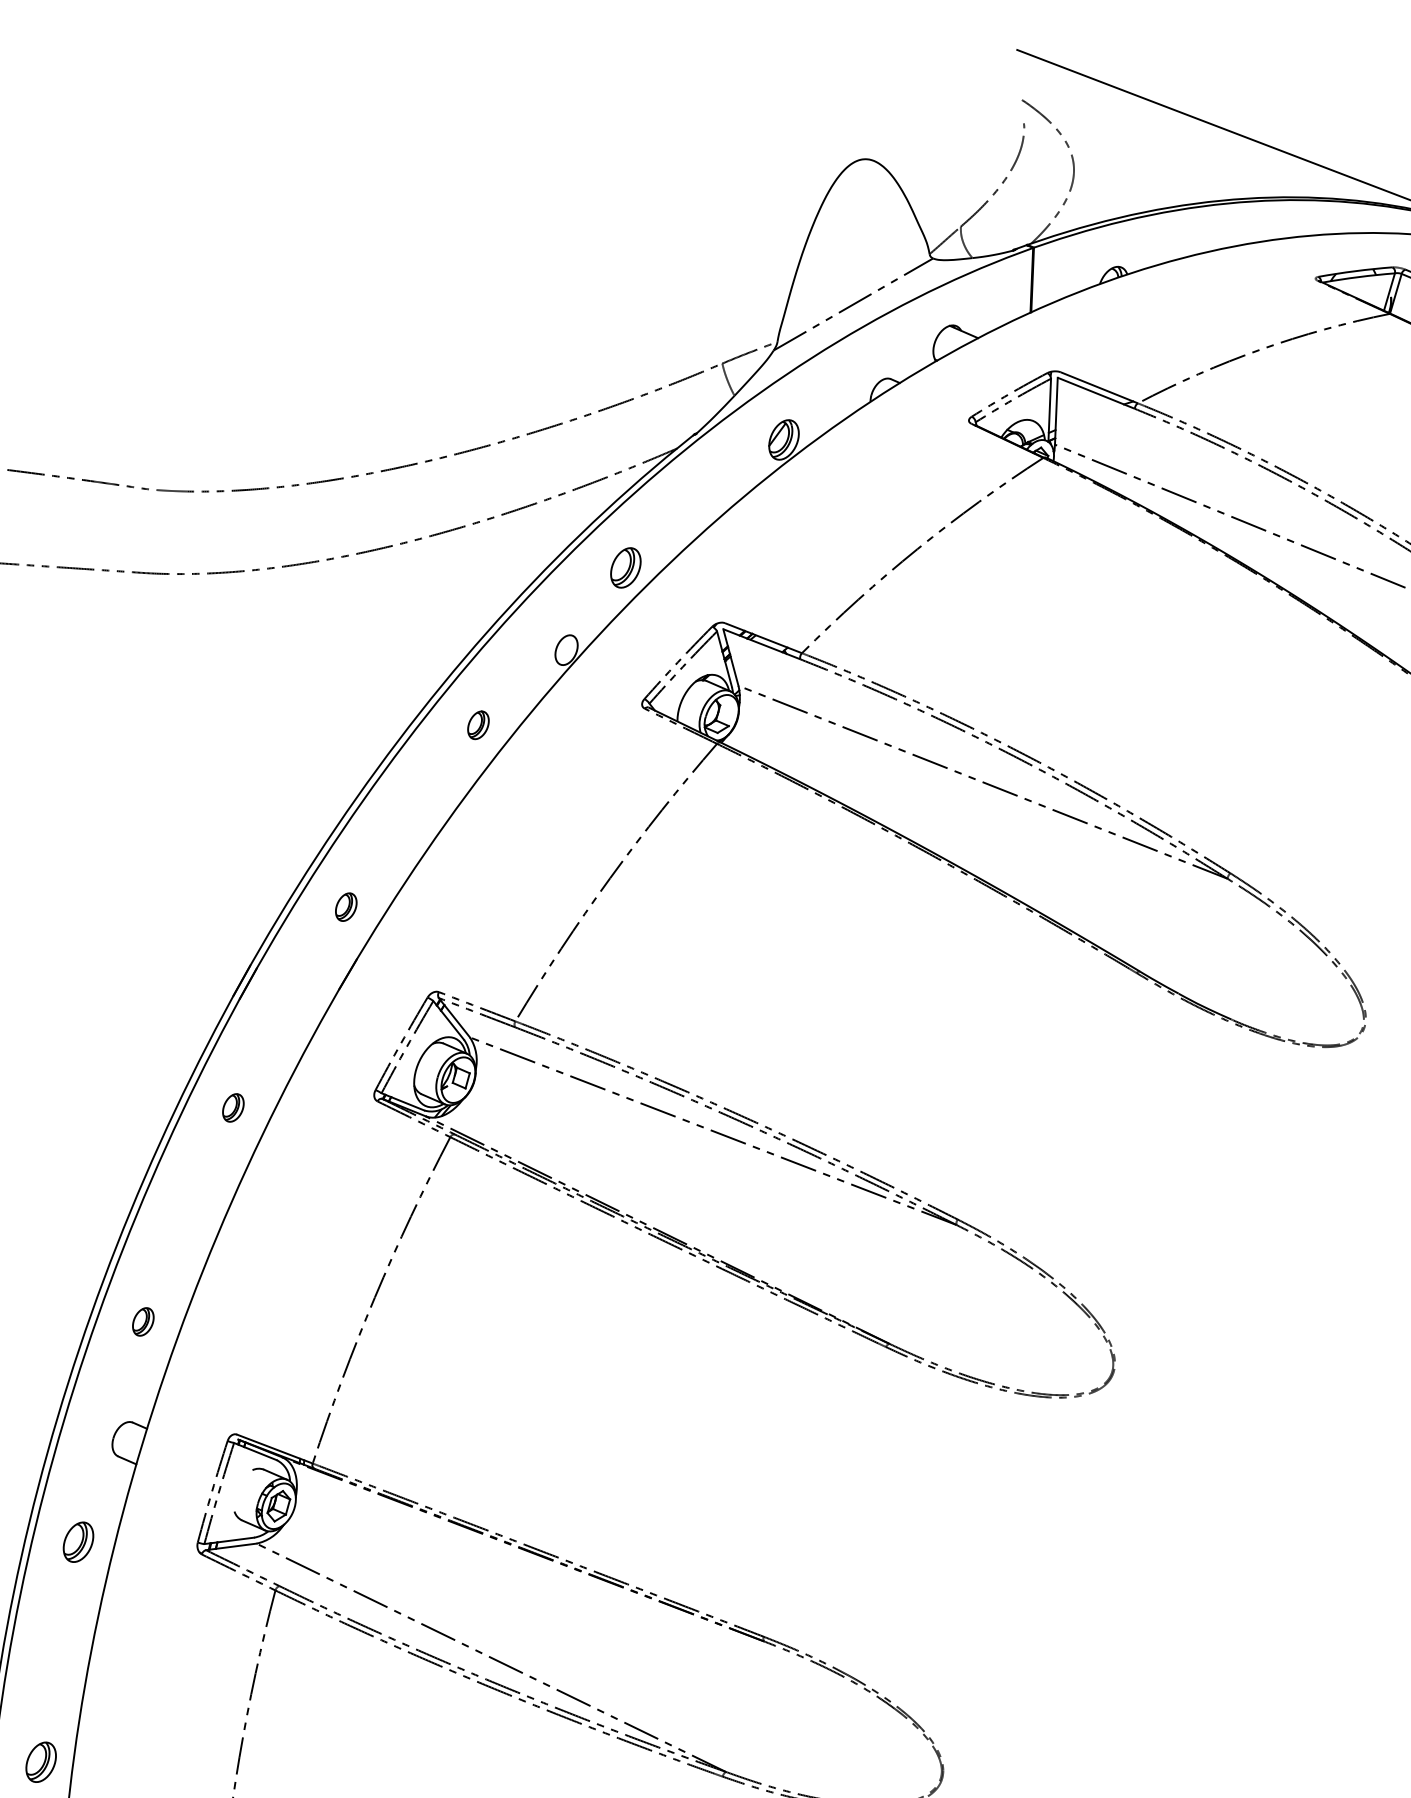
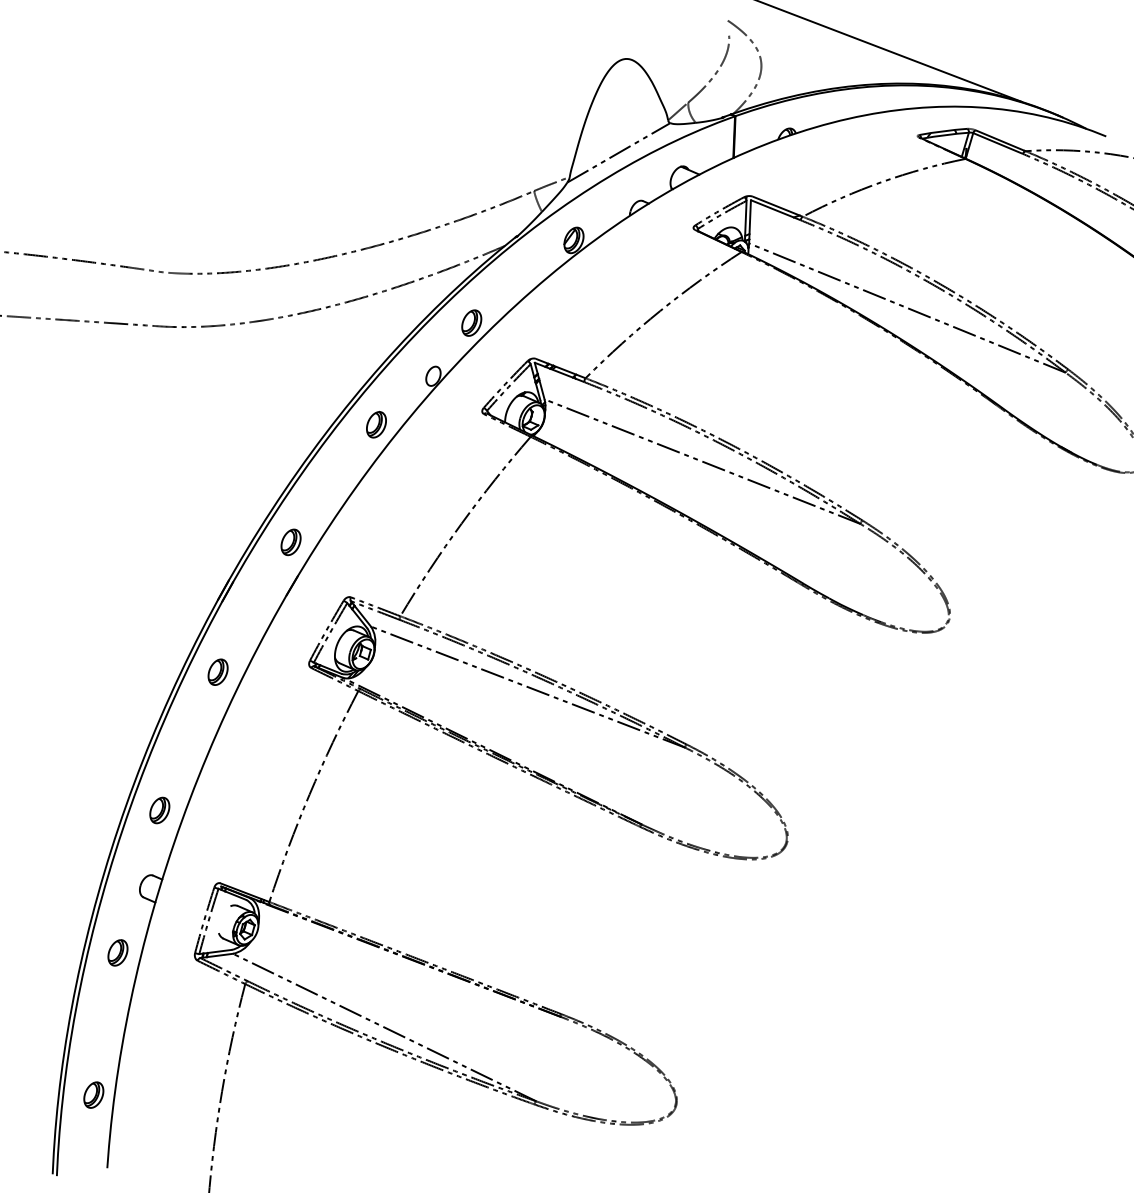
part: (478, 724) -> (376, 424), size x1.43
part: (345, 907) -> (290, 542), size x1.43
part: (232, 1106) -> (217, 671), size x1.43
part: (142, 1321) -> (159, 810), size x1.43

